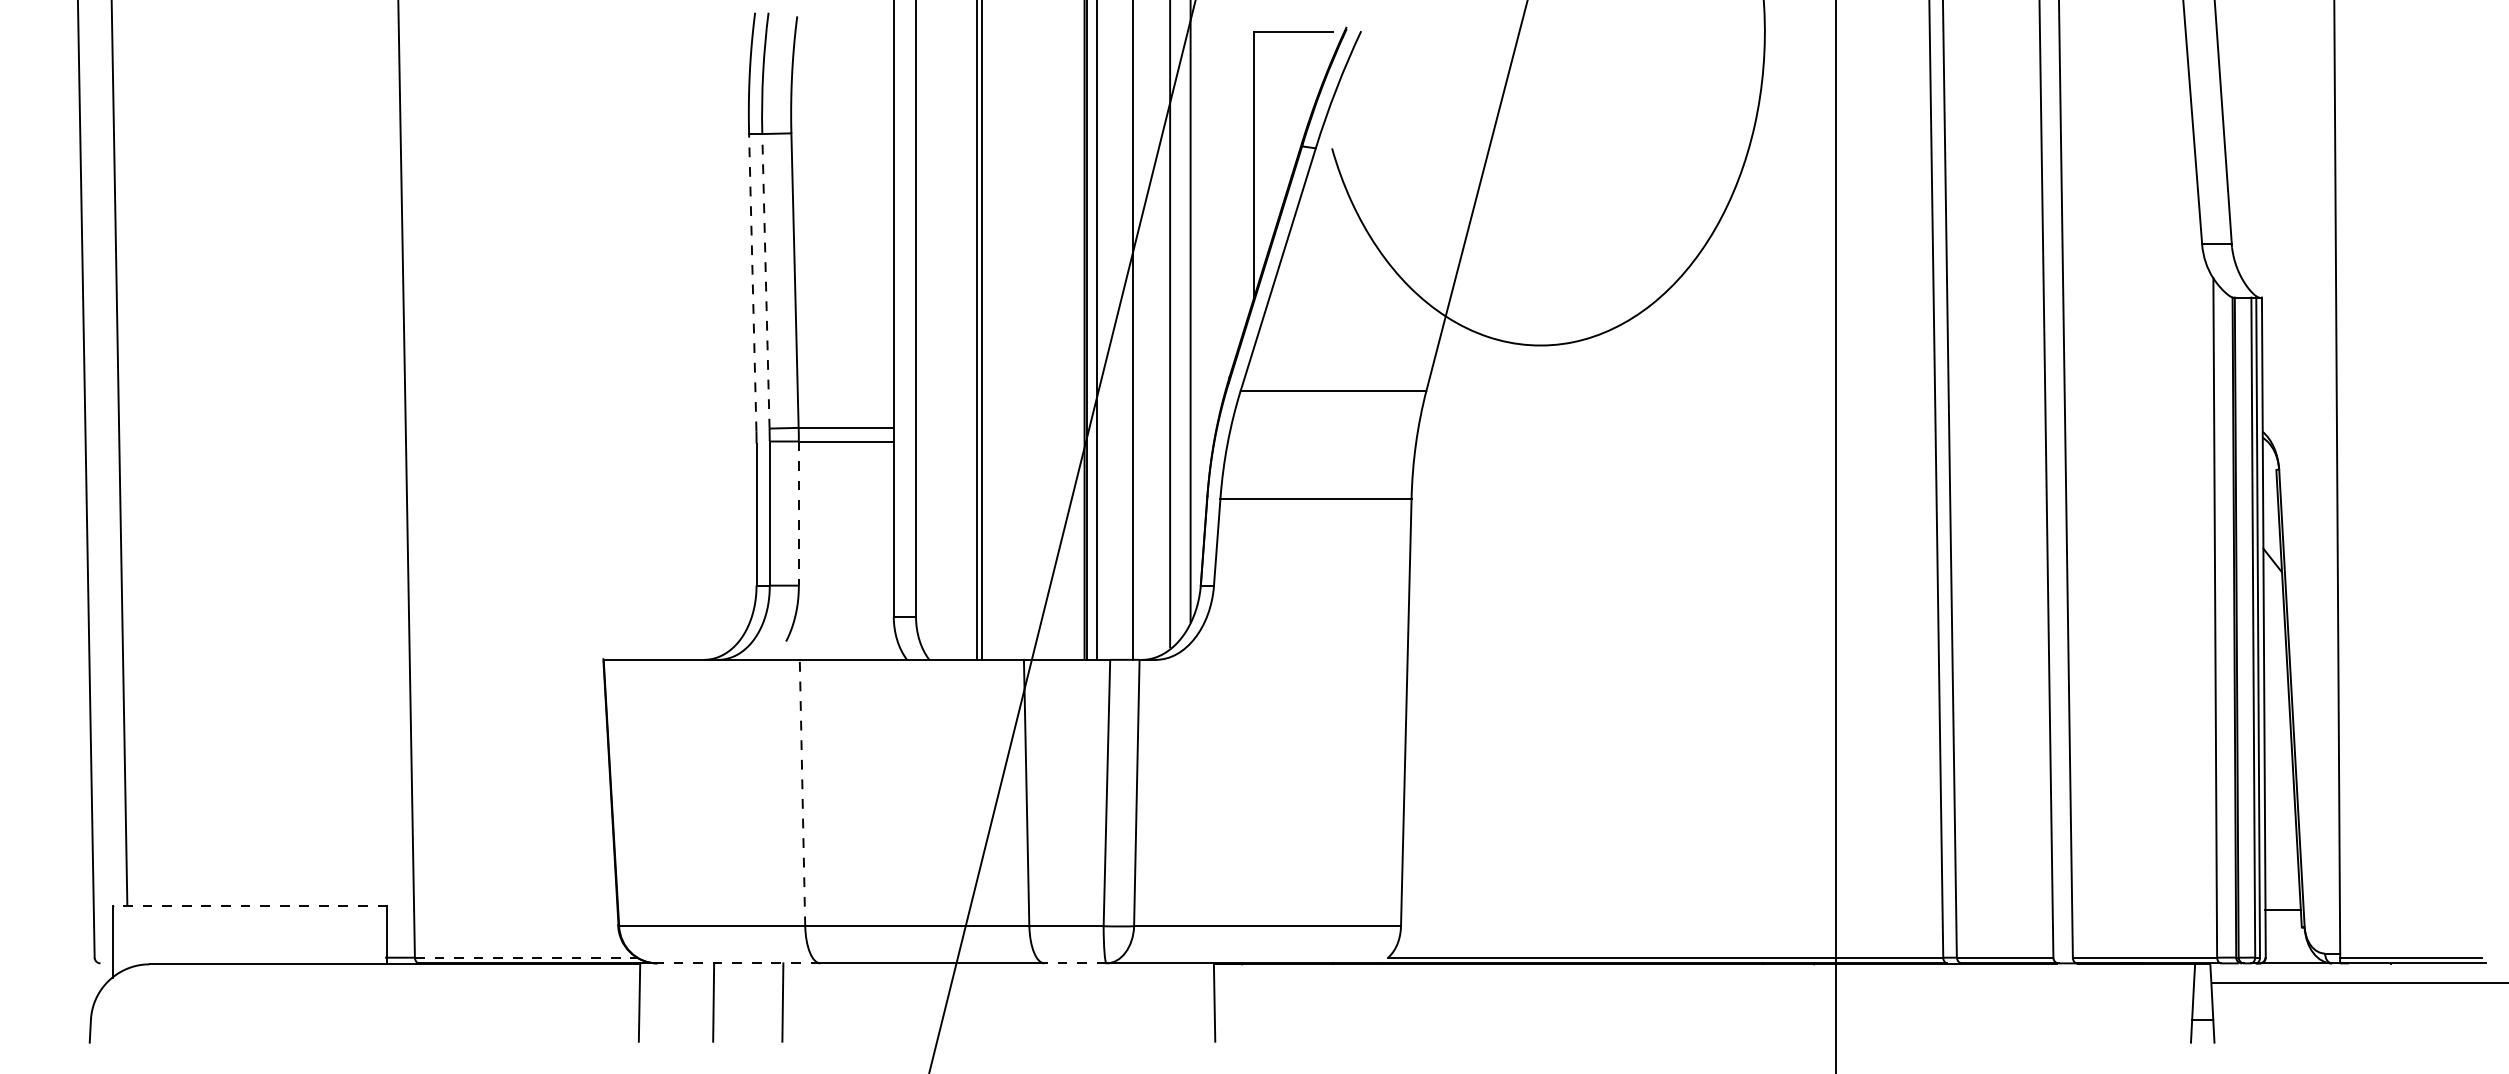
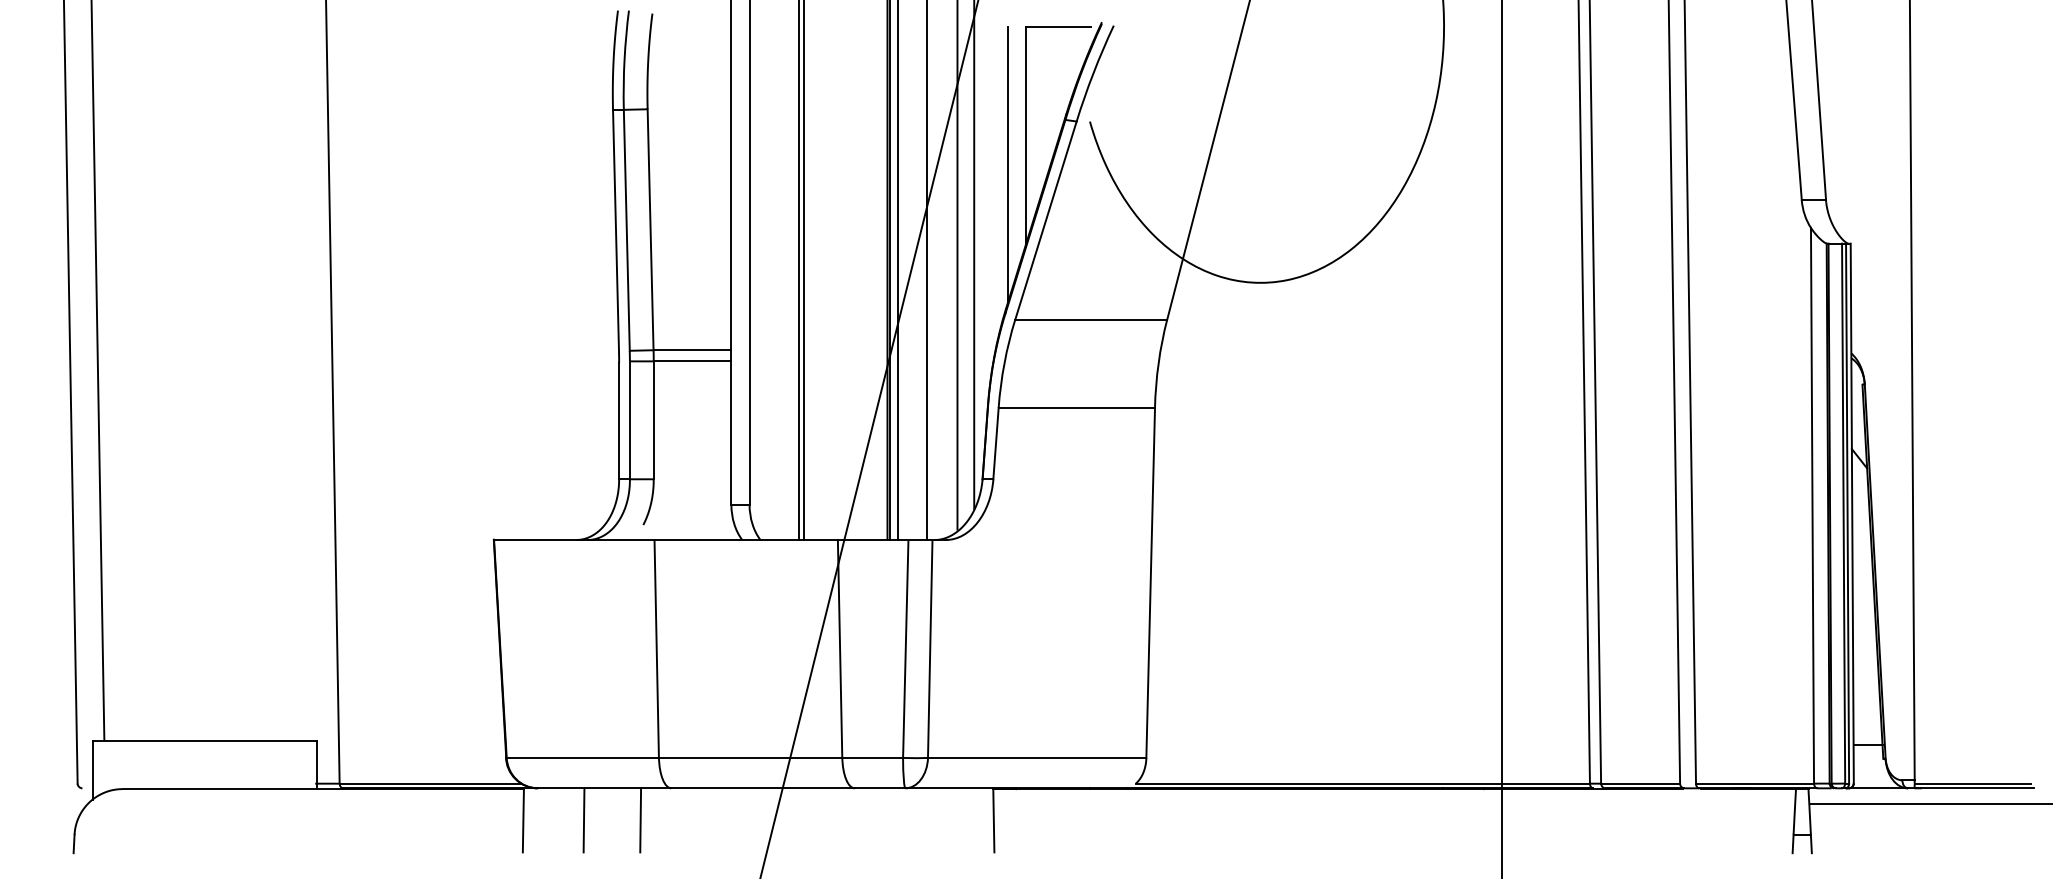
line: (1231, 201) -> (1007, 165), added
line: (765, 280) -> (626, 229), dashed -> solid
line: (752, 282) -> (615, 231), dashed -> solid
line: (798, 514) -> (653, 421), dashed -> solid
line: (802, 792) -> (656, 648), dashed -> solid
line: (249, 905) -> (204, 740), dashed -> solid
line: (525, 957) -> (430, 783), dashed -> solid
line: (738, 963) -> (604, 788), dashed -> solid
line: (1075, 963) -> (880, 788), dashed -> solid

